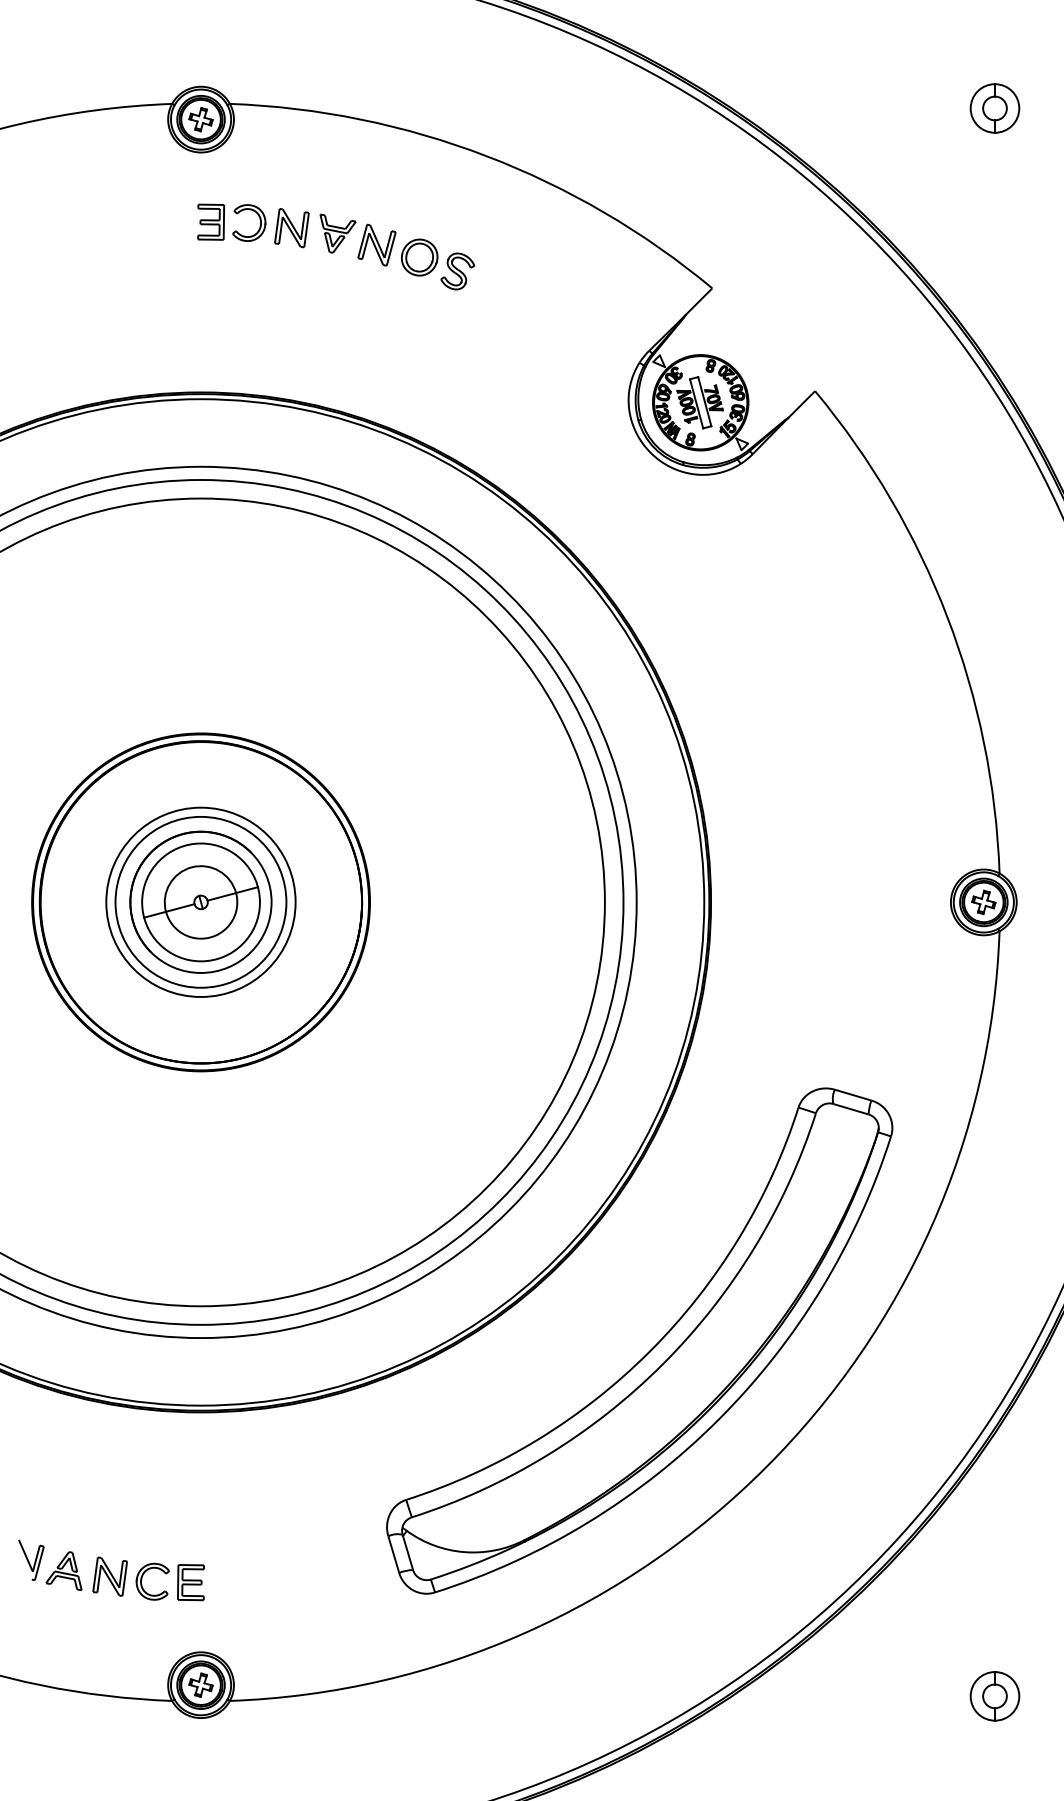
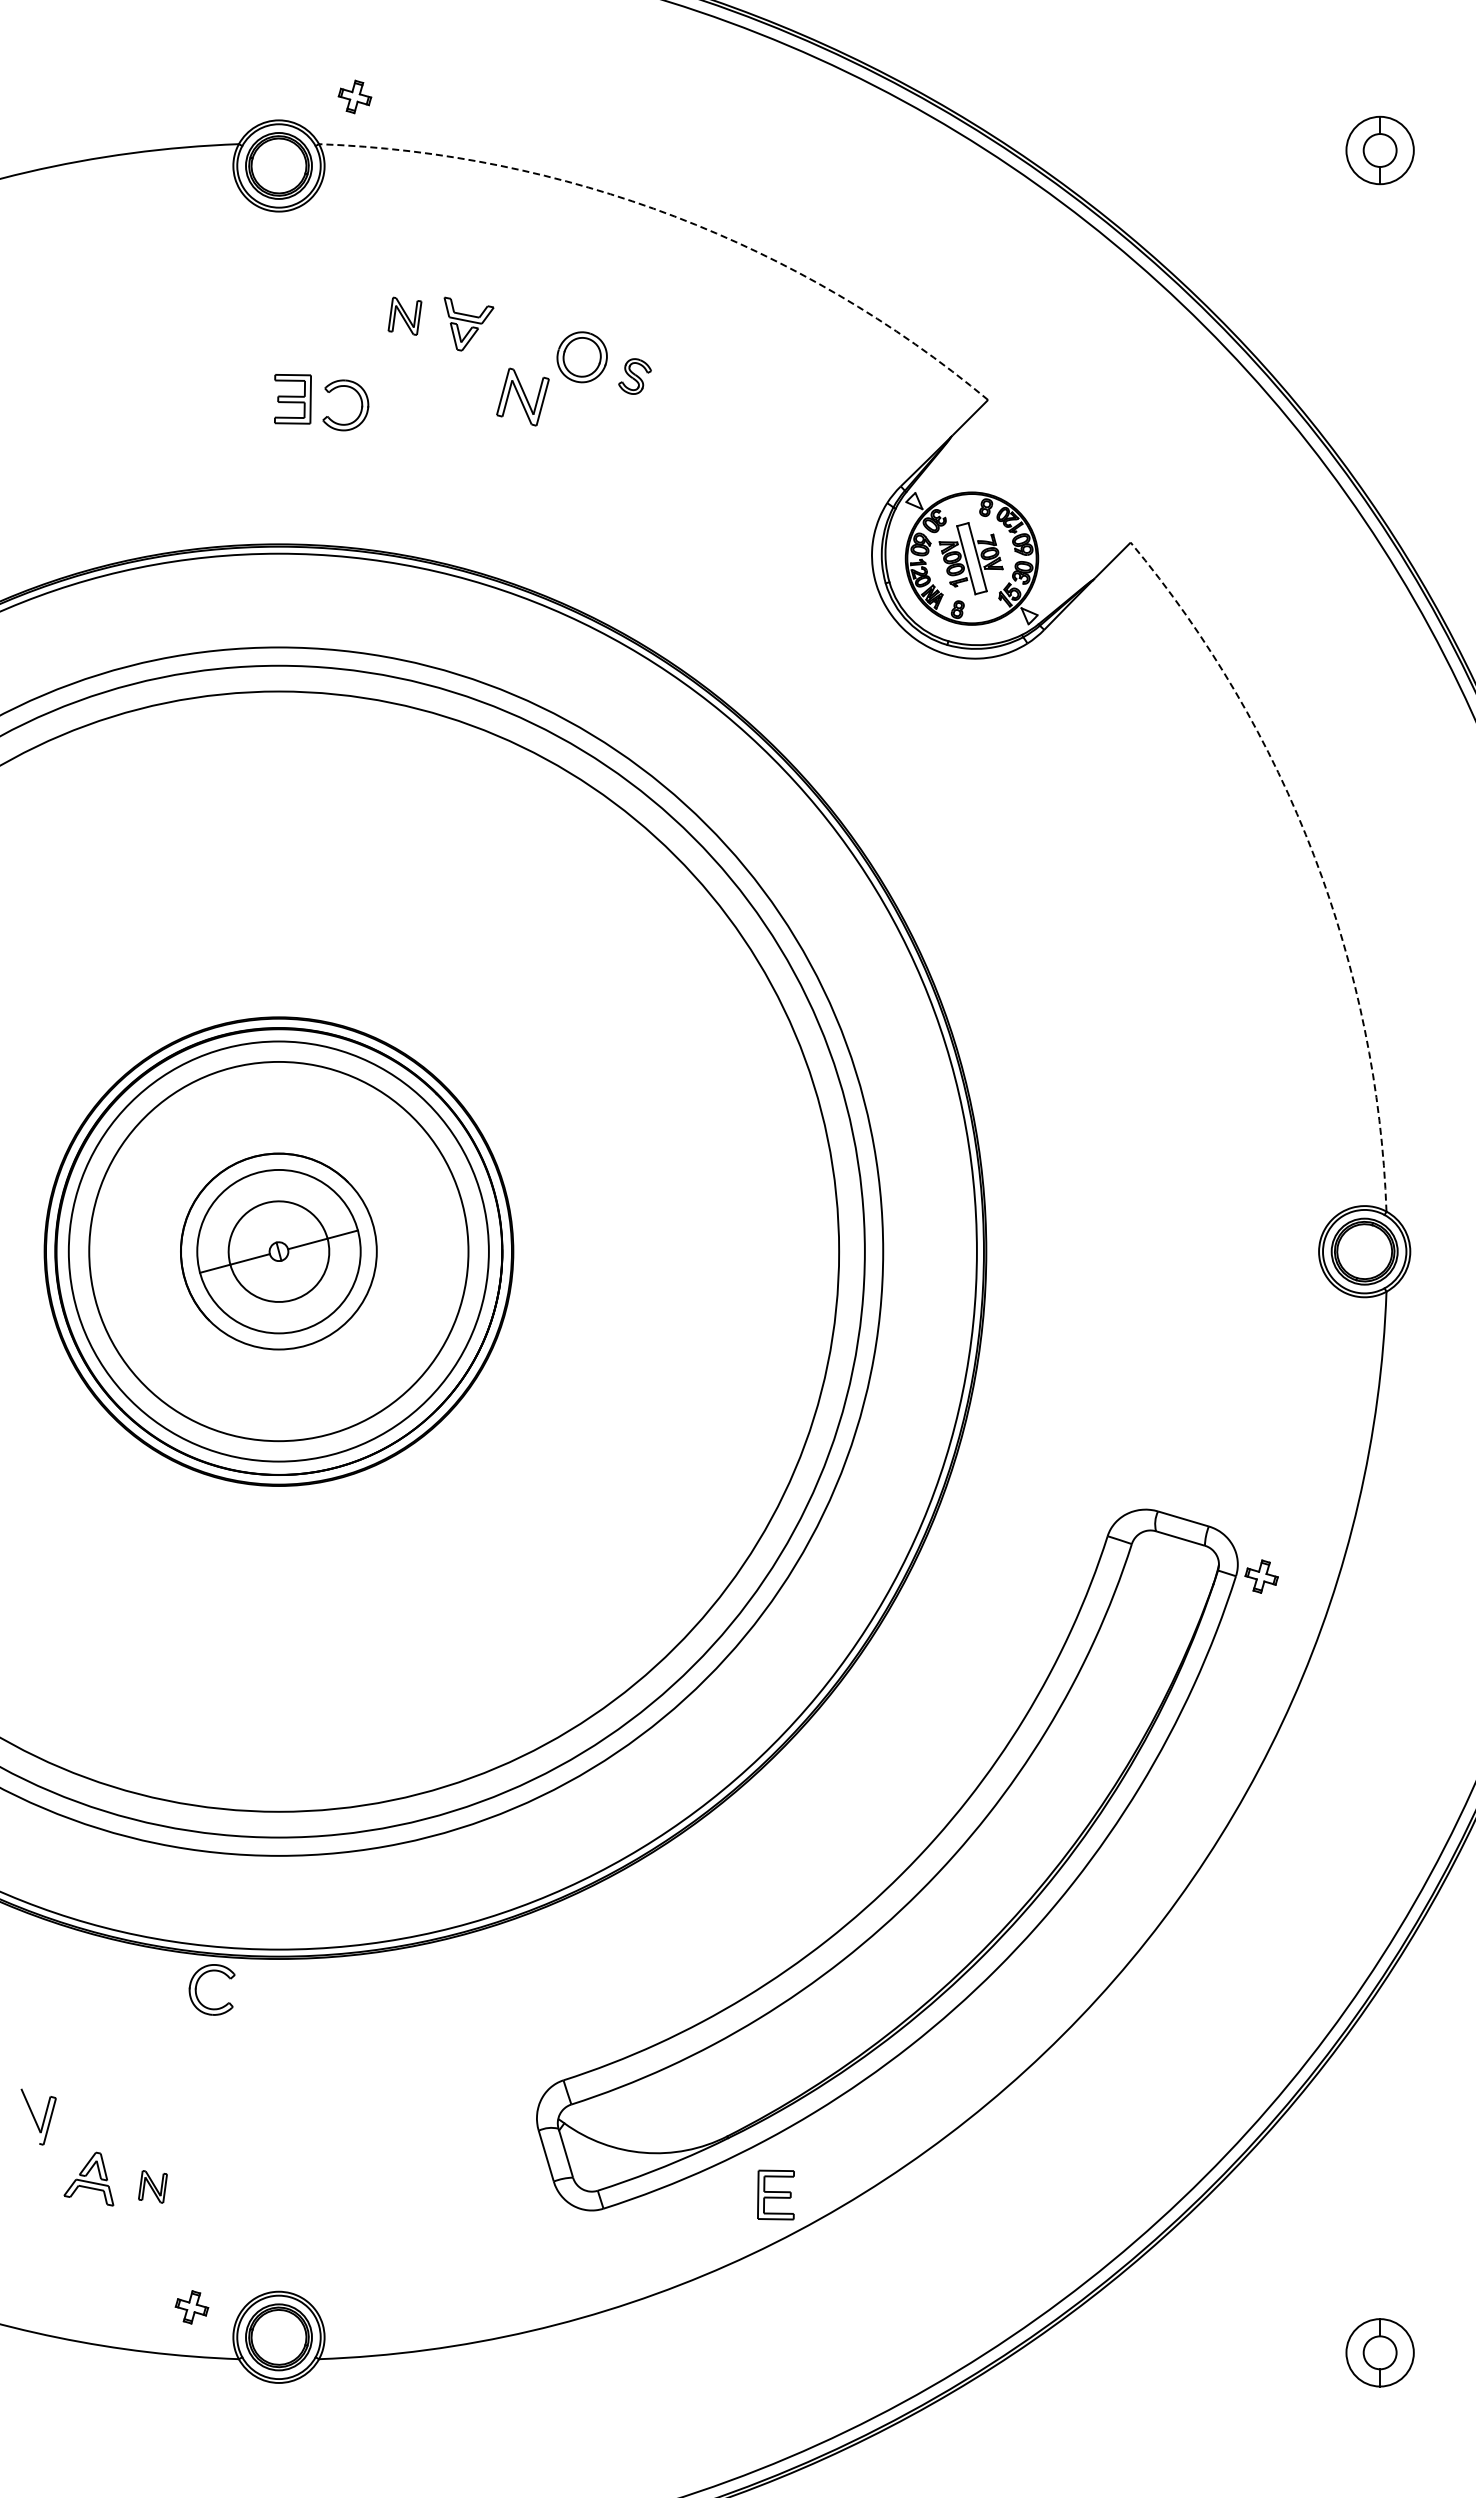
part: (200, 119) -> (354, 96), moved
arc: (486, 156) -> (674, 216), solid -> dashed
part: (210, 222) -> (292, 399), moved
part: (259, 226) -> (360, 409), moved
part: (291, 227) -> (404, 315), size x0.7
part: (376, 244) -> (522, 396), moved
part: (457, 271) -> (634, 376), size x0.7
arc: (947, 616) -> (1314, 855), solid -> dashed
circle: (200, 902) -> (278, 1251), size x1.6
circle: (200, 902) -> (278, 1251), size x1.6
part: (983, 902) -> (1261, 1576), moved
part: (31, 1559) -> (38, 2116), moved
part: (109, 1576) -> (152, 2186), size x0.6
part: (142, 1578) -> (197, 1985), moved
part: (190, 1582) -> (775, 2194), moved
part: (200, 1685) -> (191, 2307), moved

